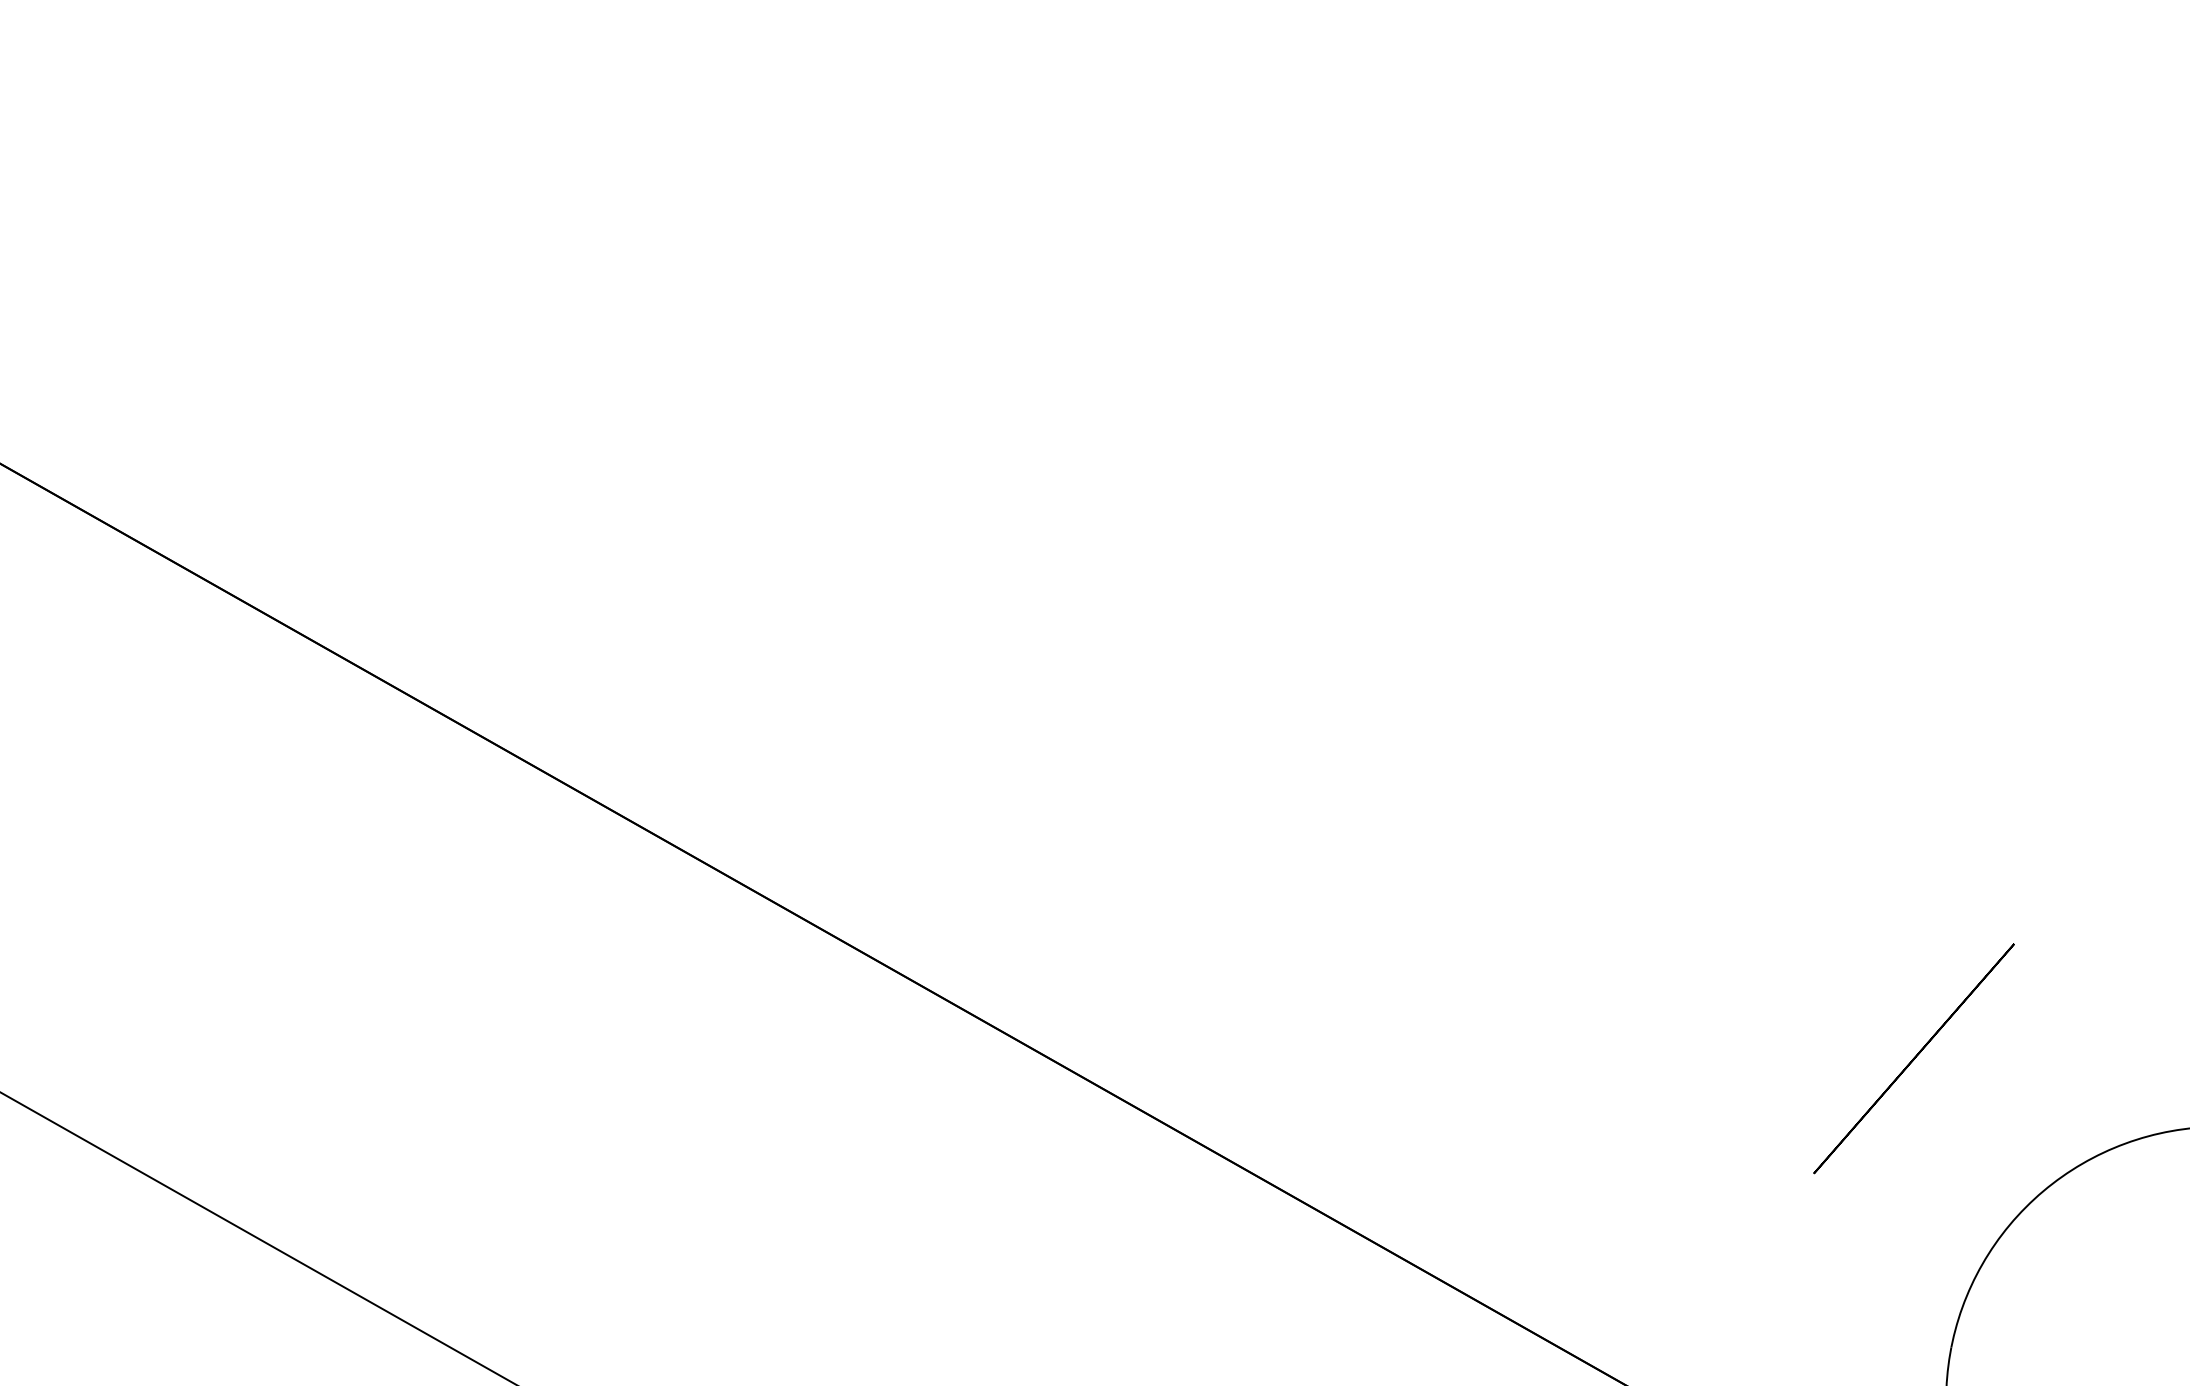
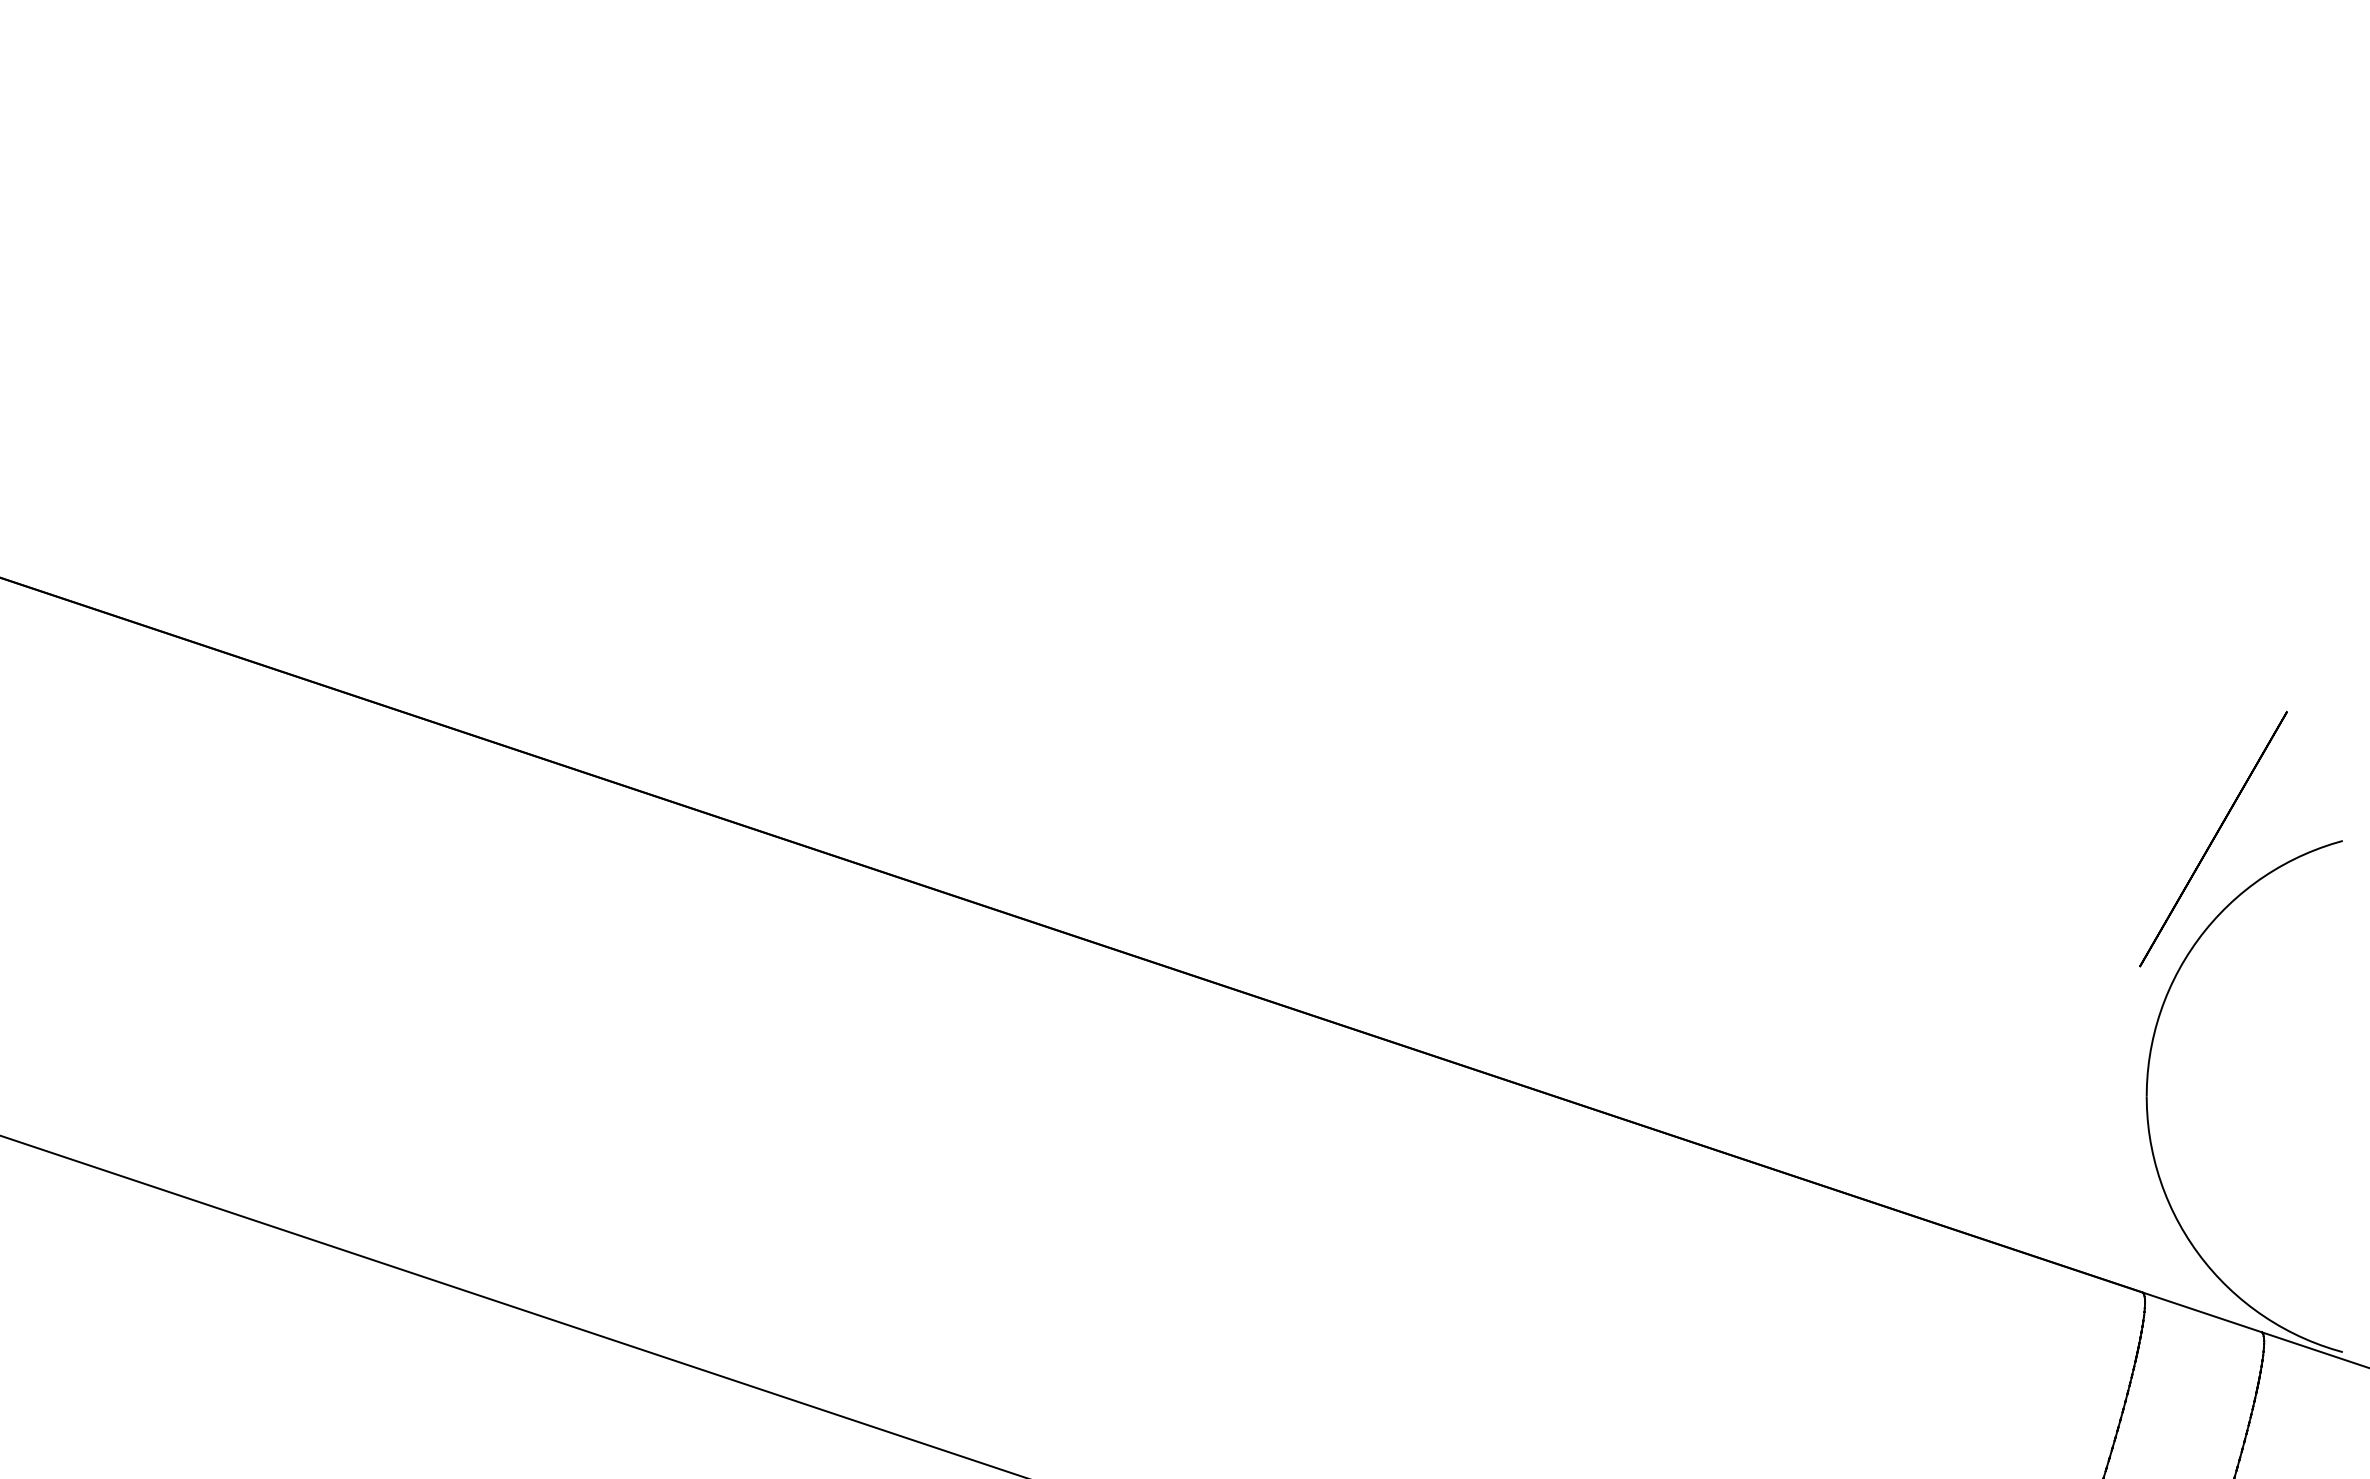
line: (1914, 1059) -> (2213, 839), moved

